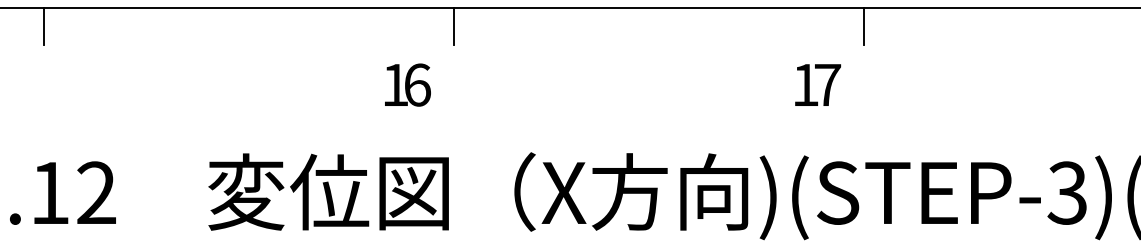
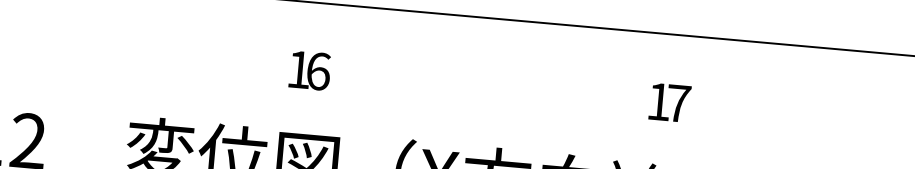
line: (453, 25) -> (354, 21), removed
line: (863, 25) -> (714, 54), removed

